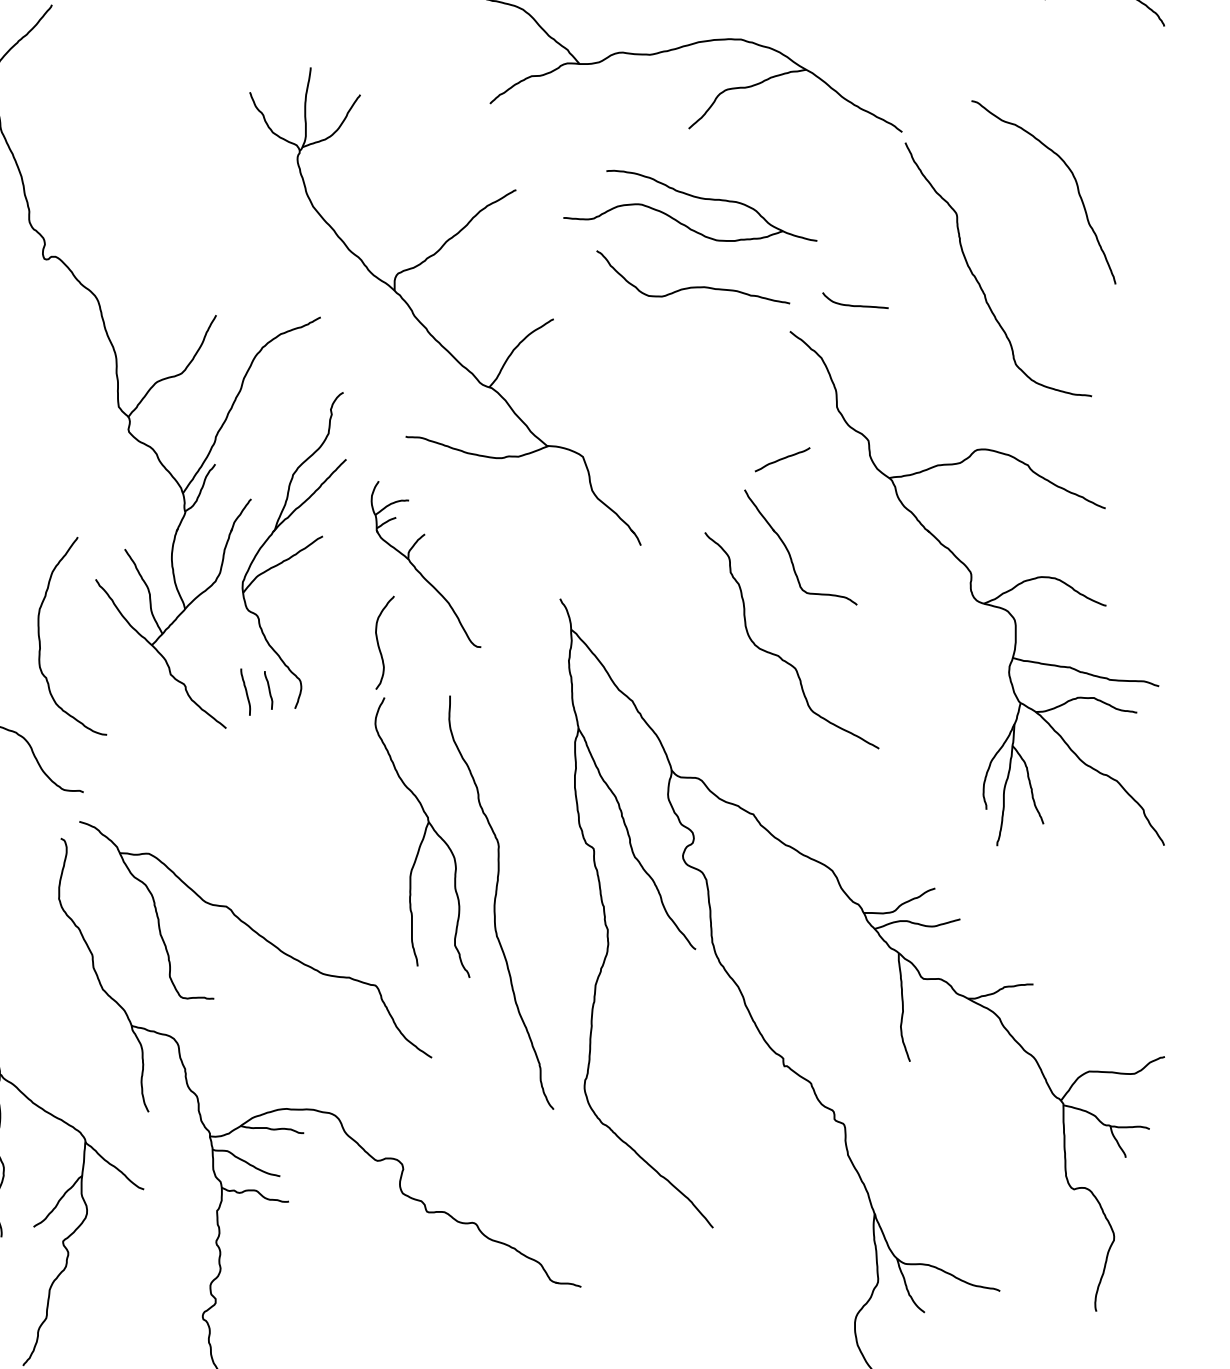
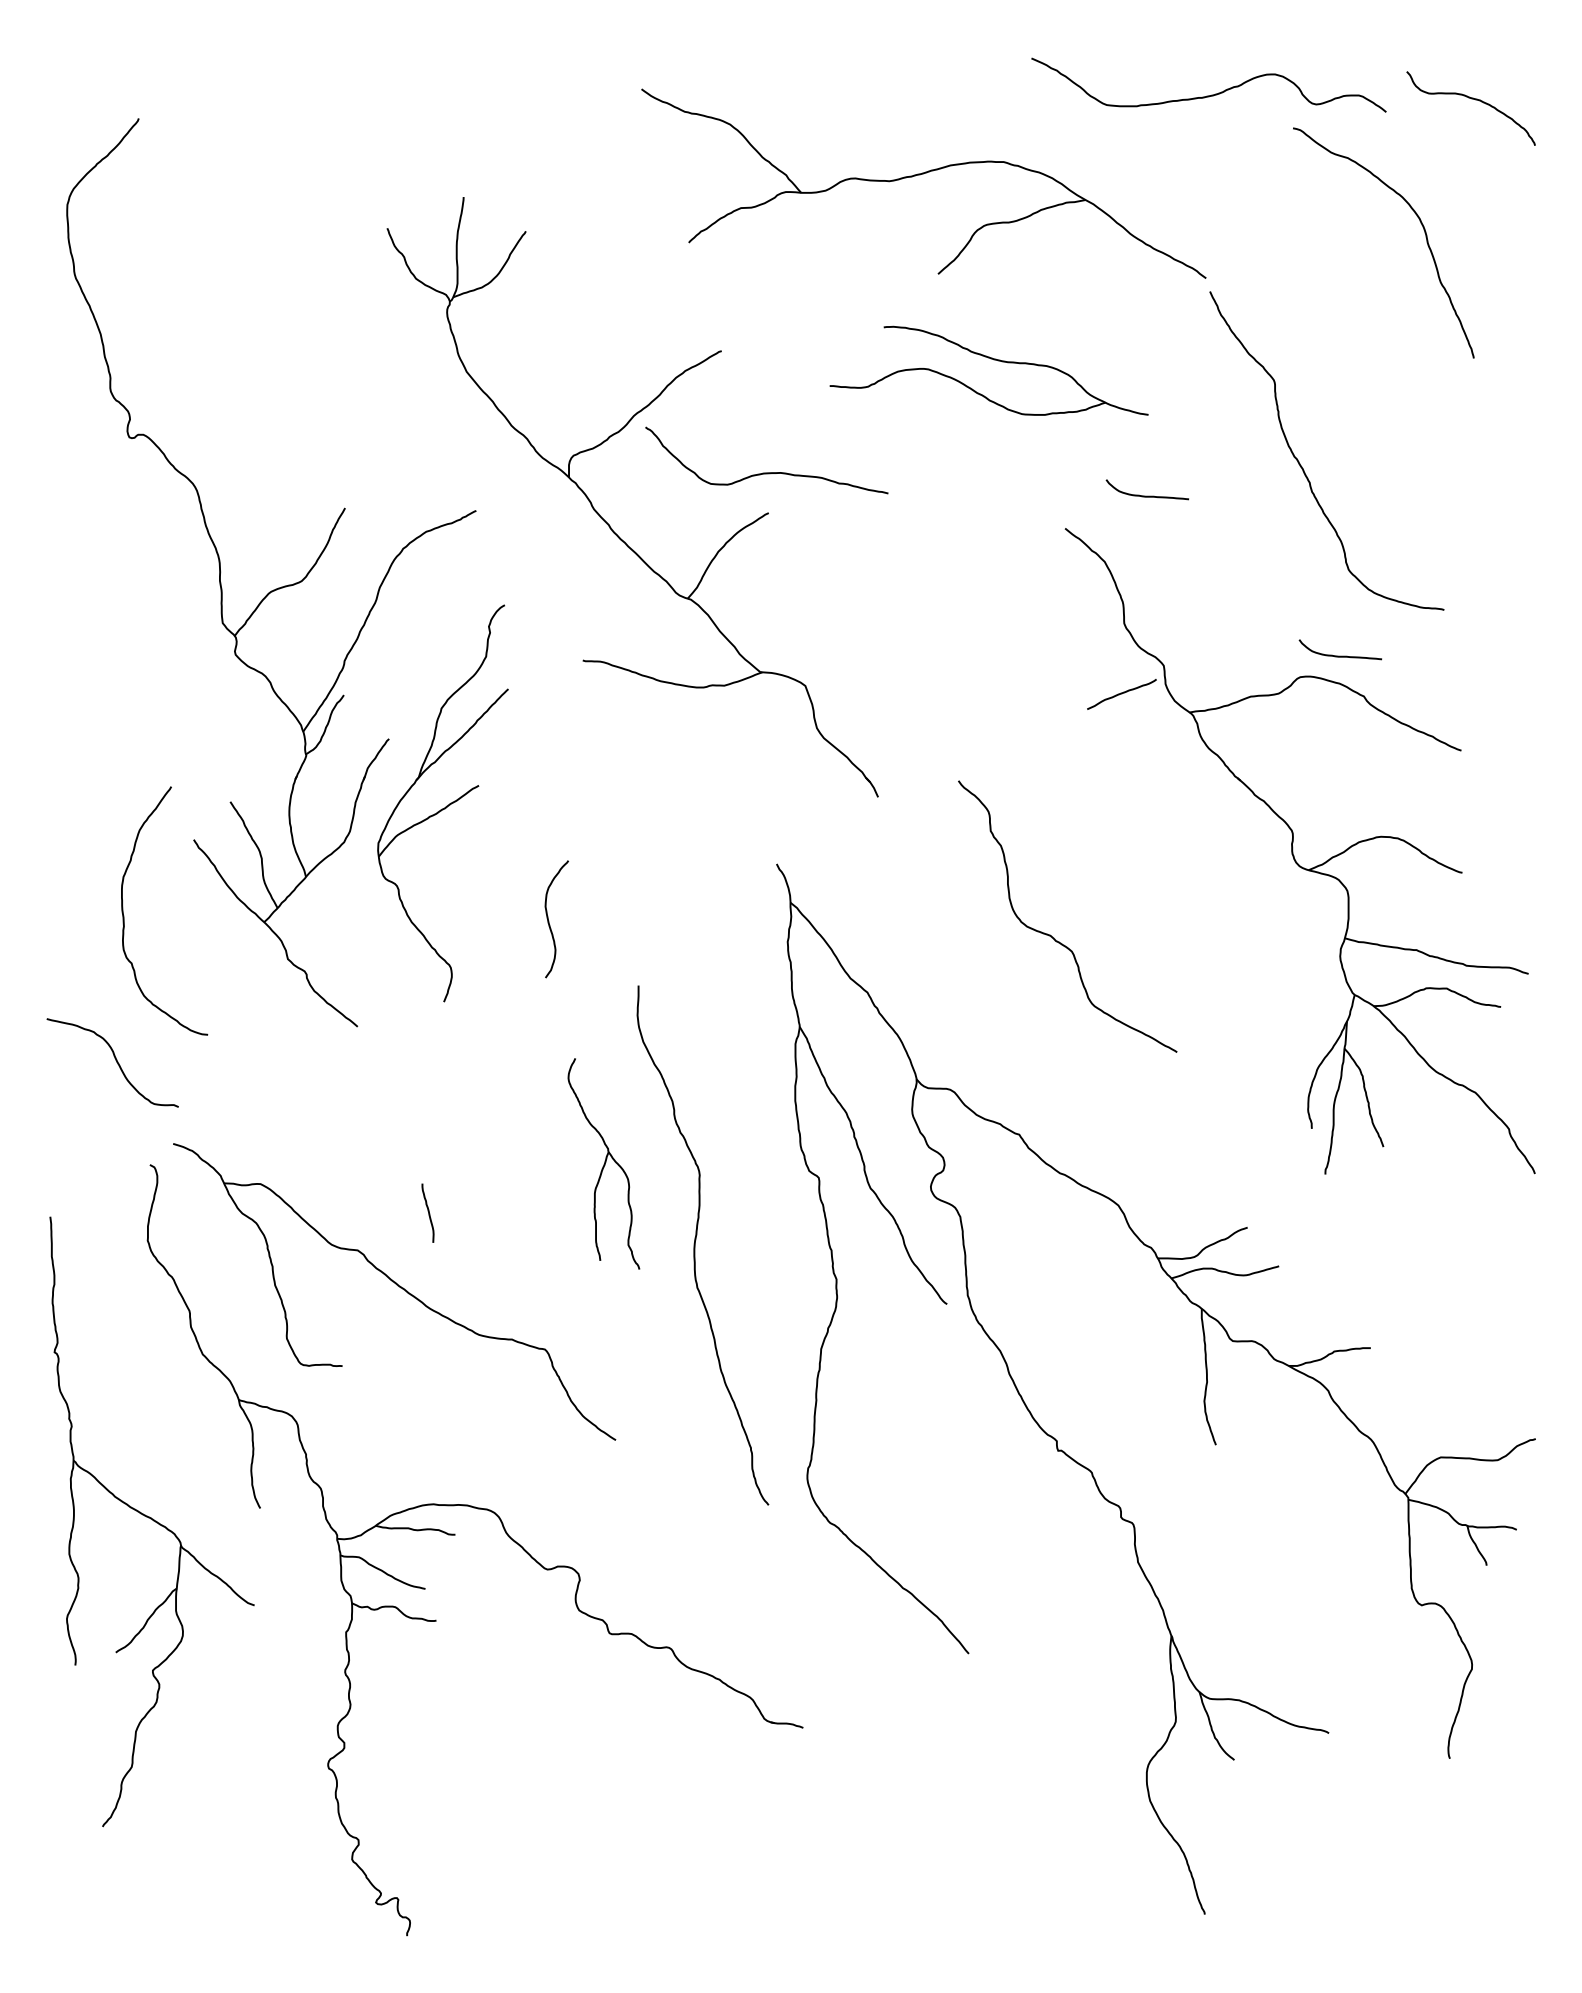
curve: (1073, 176) -> (1420, 223), moved
part: (693, 197) -> (993, 360), moved
curve: (693, 286) -> (766, 472), moved
curve: (1008, 432) -> (1339, 655), added
curve: (782, 459) -> (1121, 694), moved
part: (789, 552) -> (1064, 805), removed
part: (418, 571) -> (599, 829), removed
curve: (268, 689) -> (410, 977), removed
curve: (245, 690) -> (427, 1211), moved
part: (422, 837) -> (603, 1163), size x0.6

